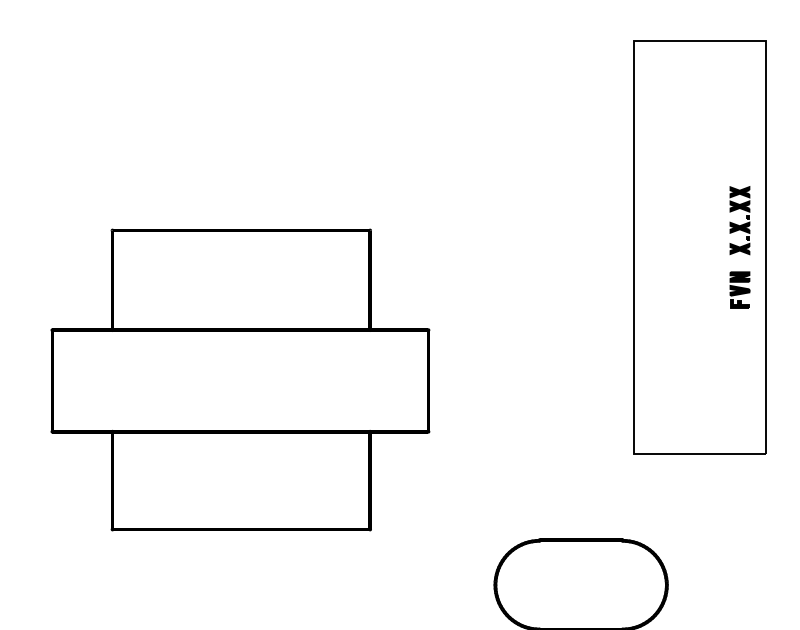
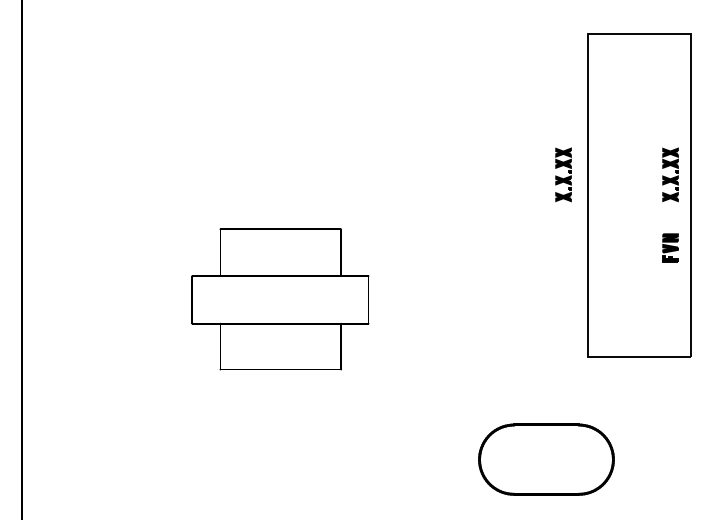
part: (602, 220) -> (563, 174), added
part: (739, 289) -> (670, 247), moved
part: (240, 380) -> (280, 299), size x0.6

